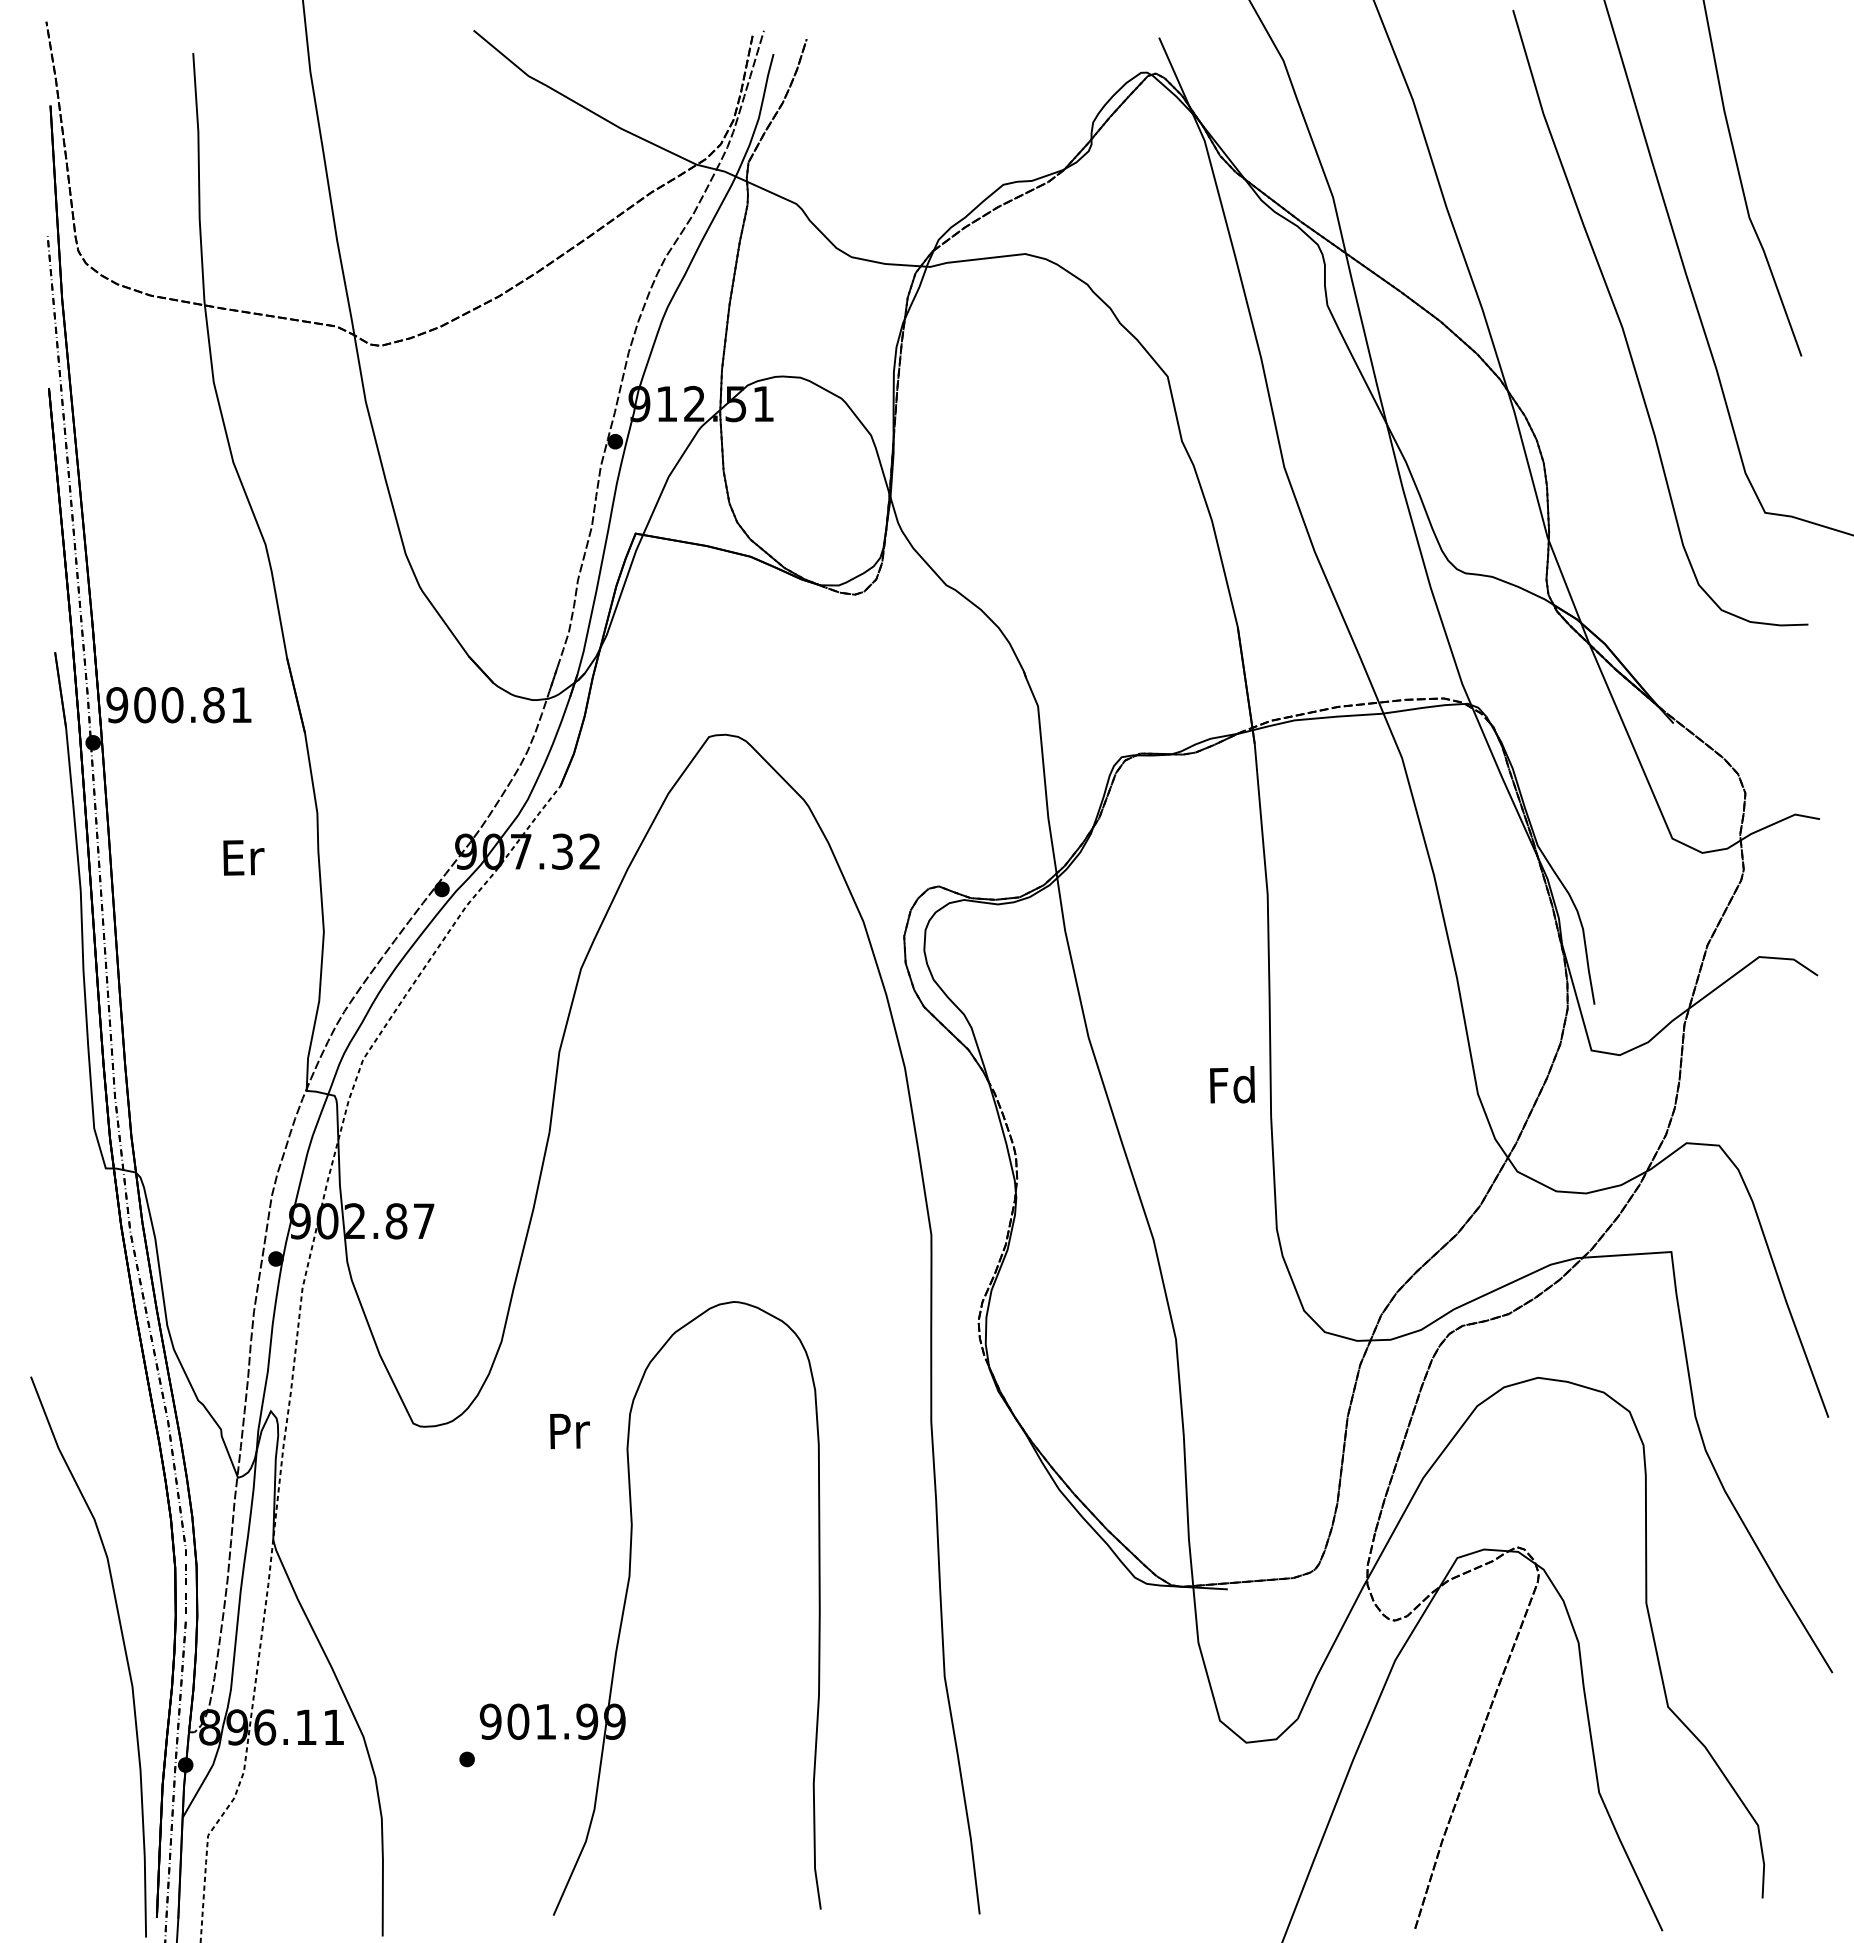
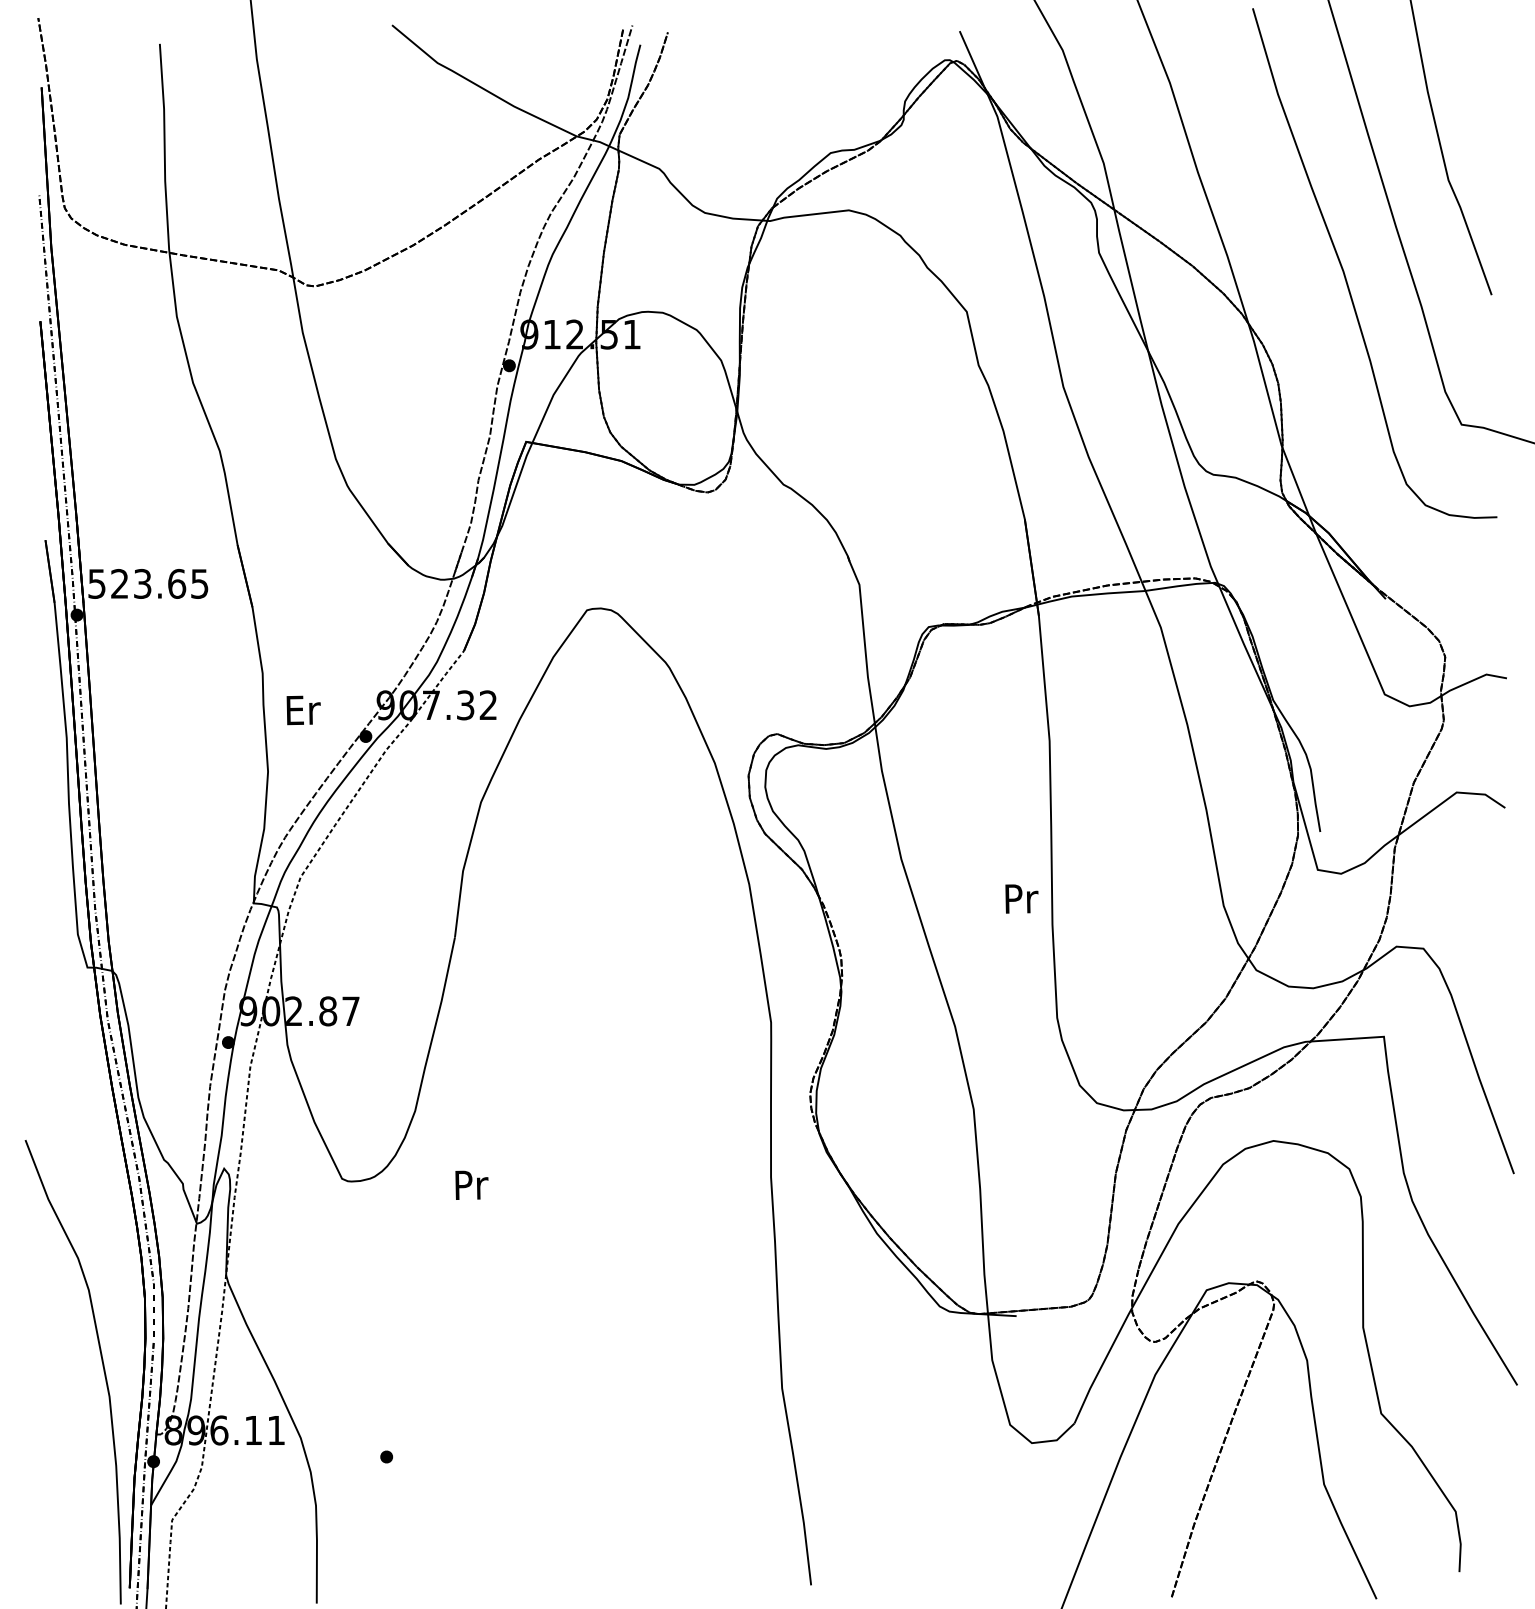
text: (178, 705) -> (147, 584), 900.81 -> 523.65
text: (243, 857) -> (303, 710), moved
text: (1232, 1084) -> (1020, 898), Fd -> Pr
part: (625, 1606) -> (517, 1330), removed

